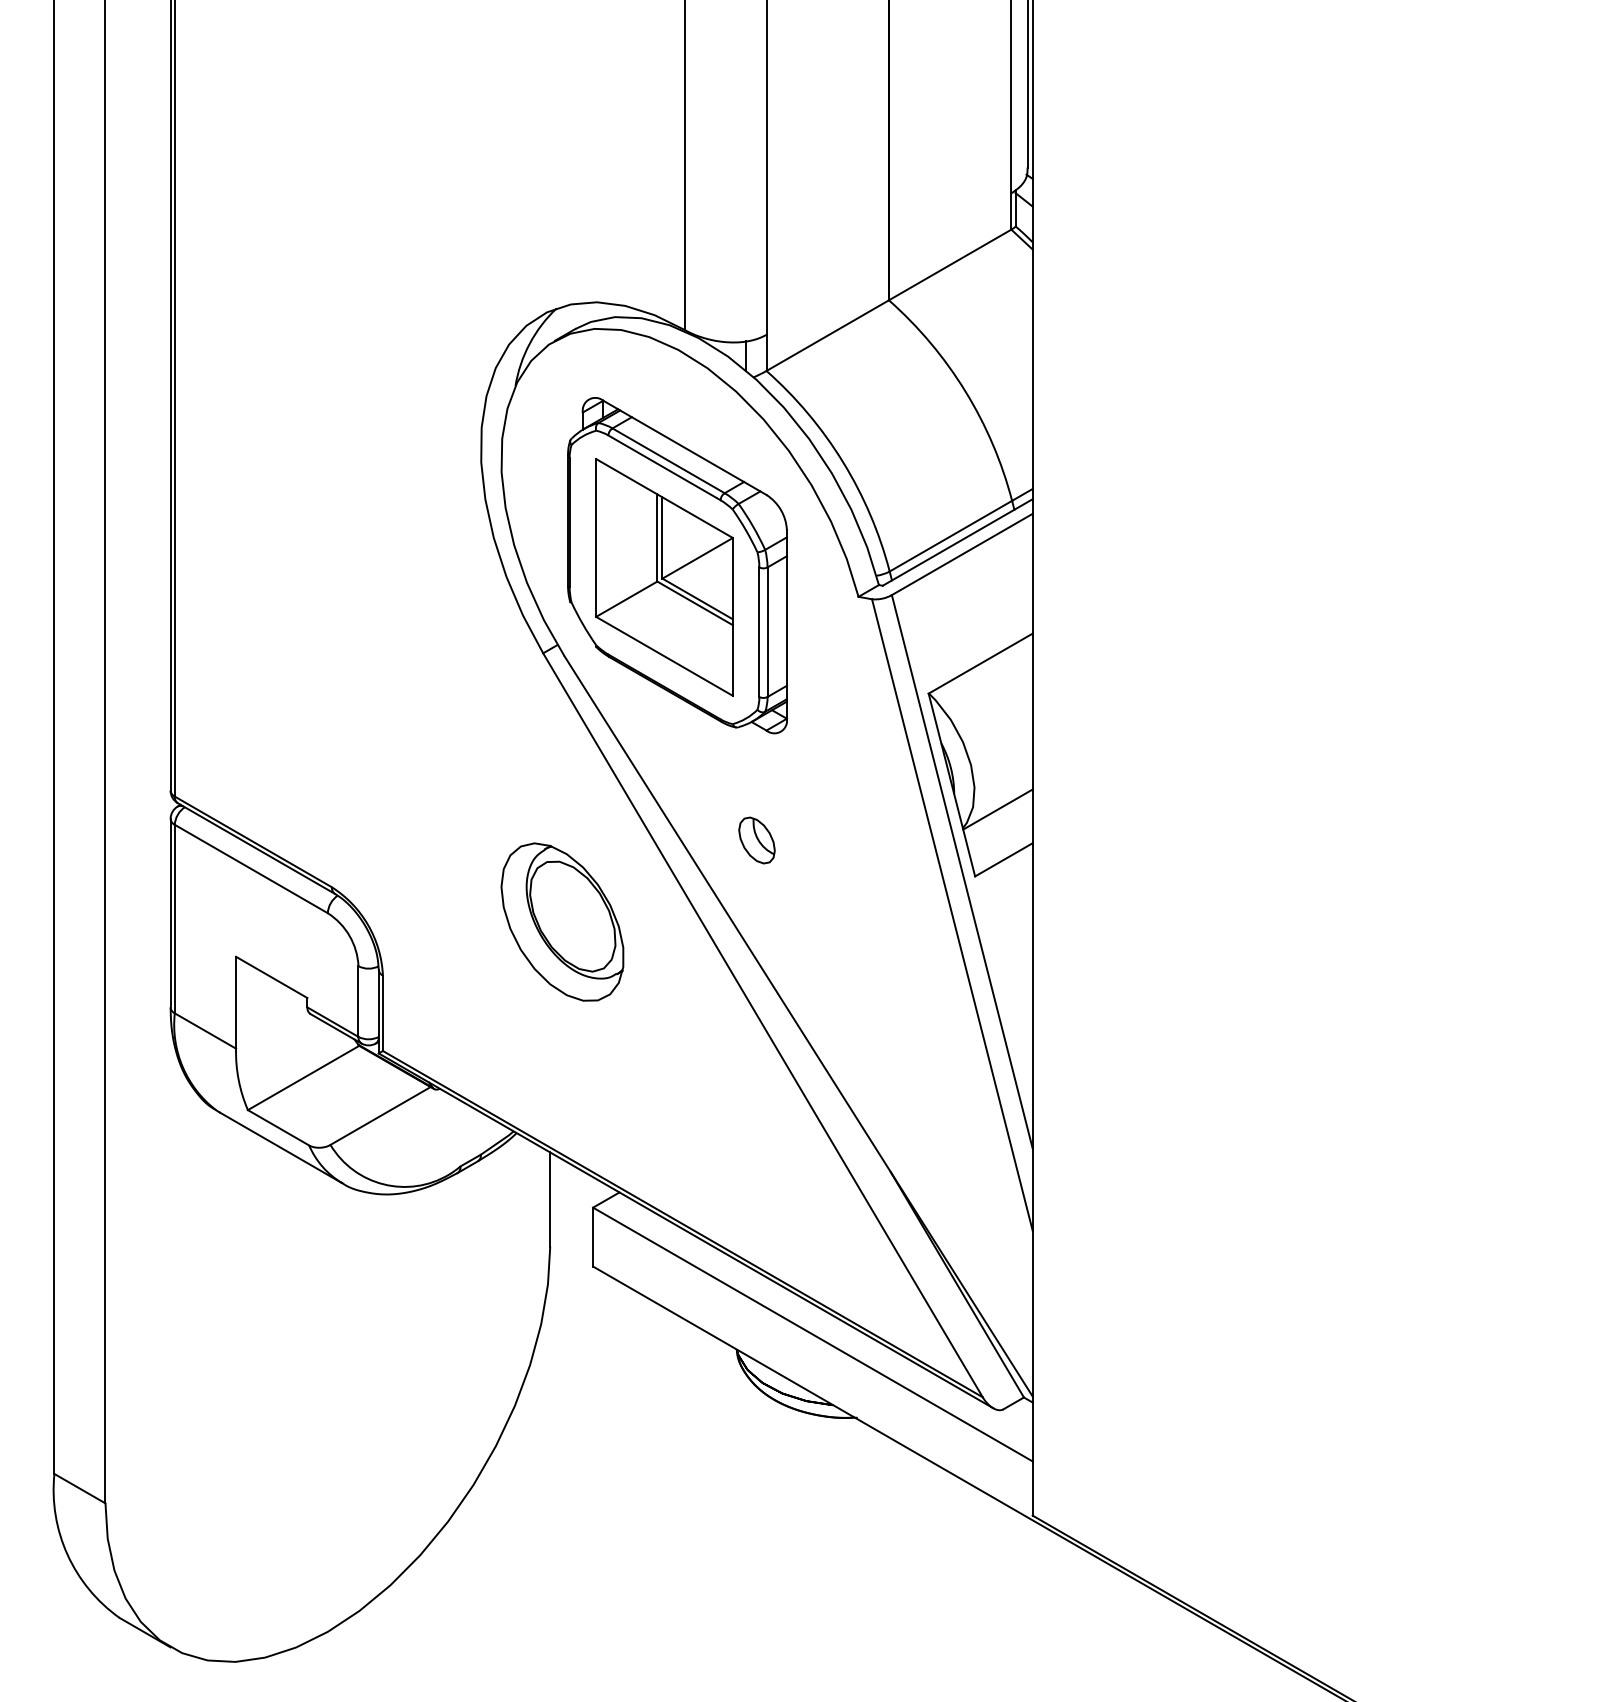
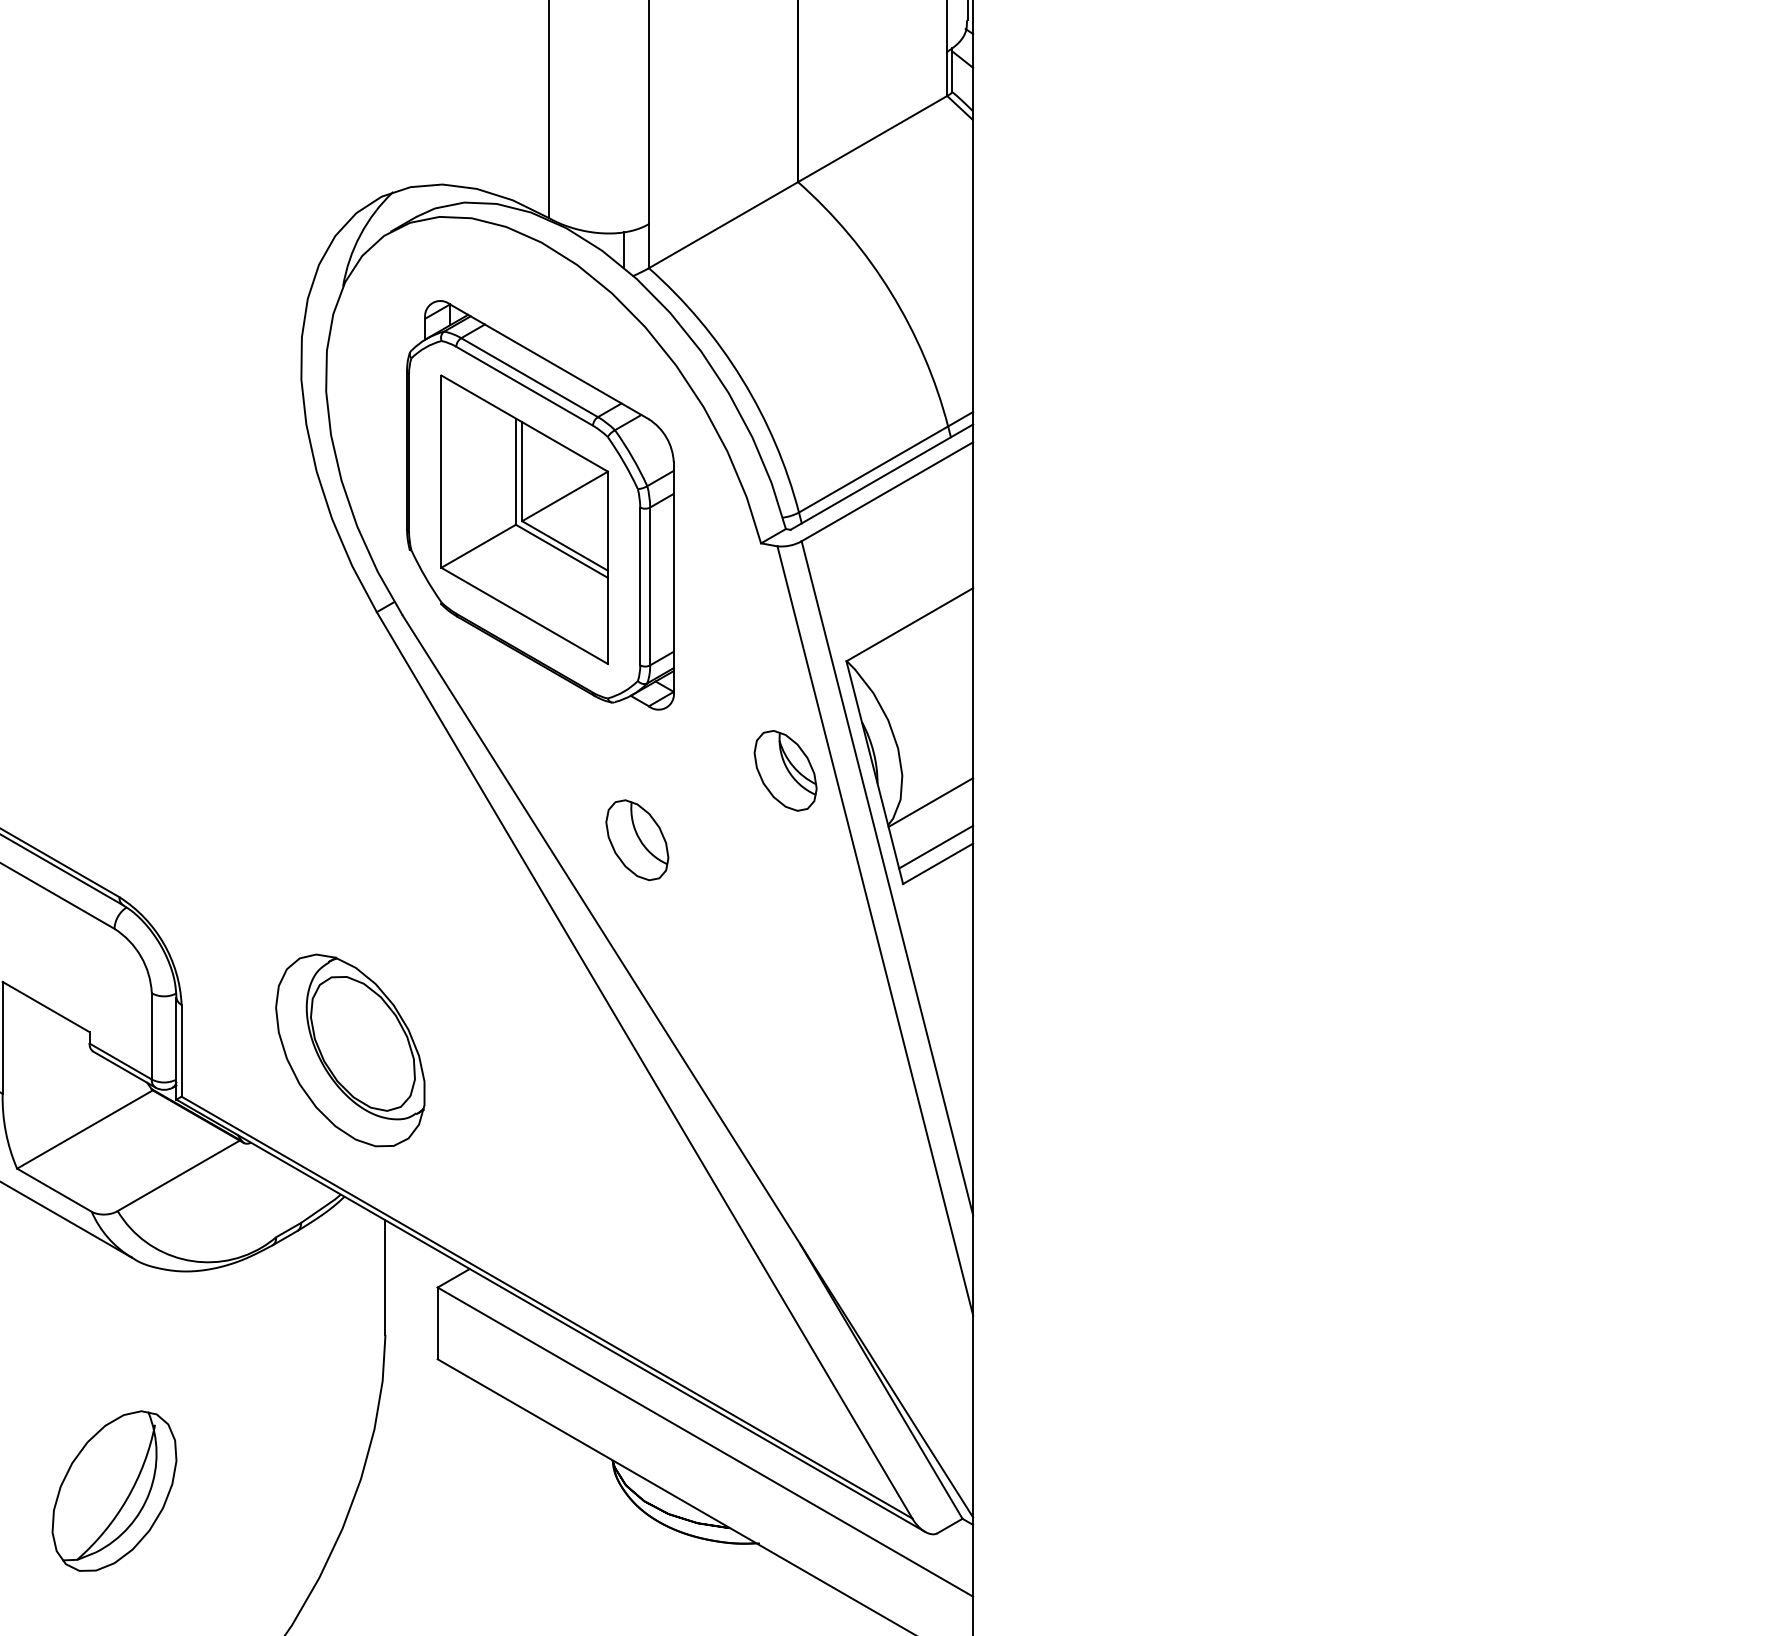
part: (878, 783) -> (785, 770), added
part: (756, 840) -> (636, 840), size x1.43
line: (1001, 845) -> (935, 846), added
part: (562, 921) -> (350, 1049), moved
part: (327, 1374) -> (114, 1490), added

